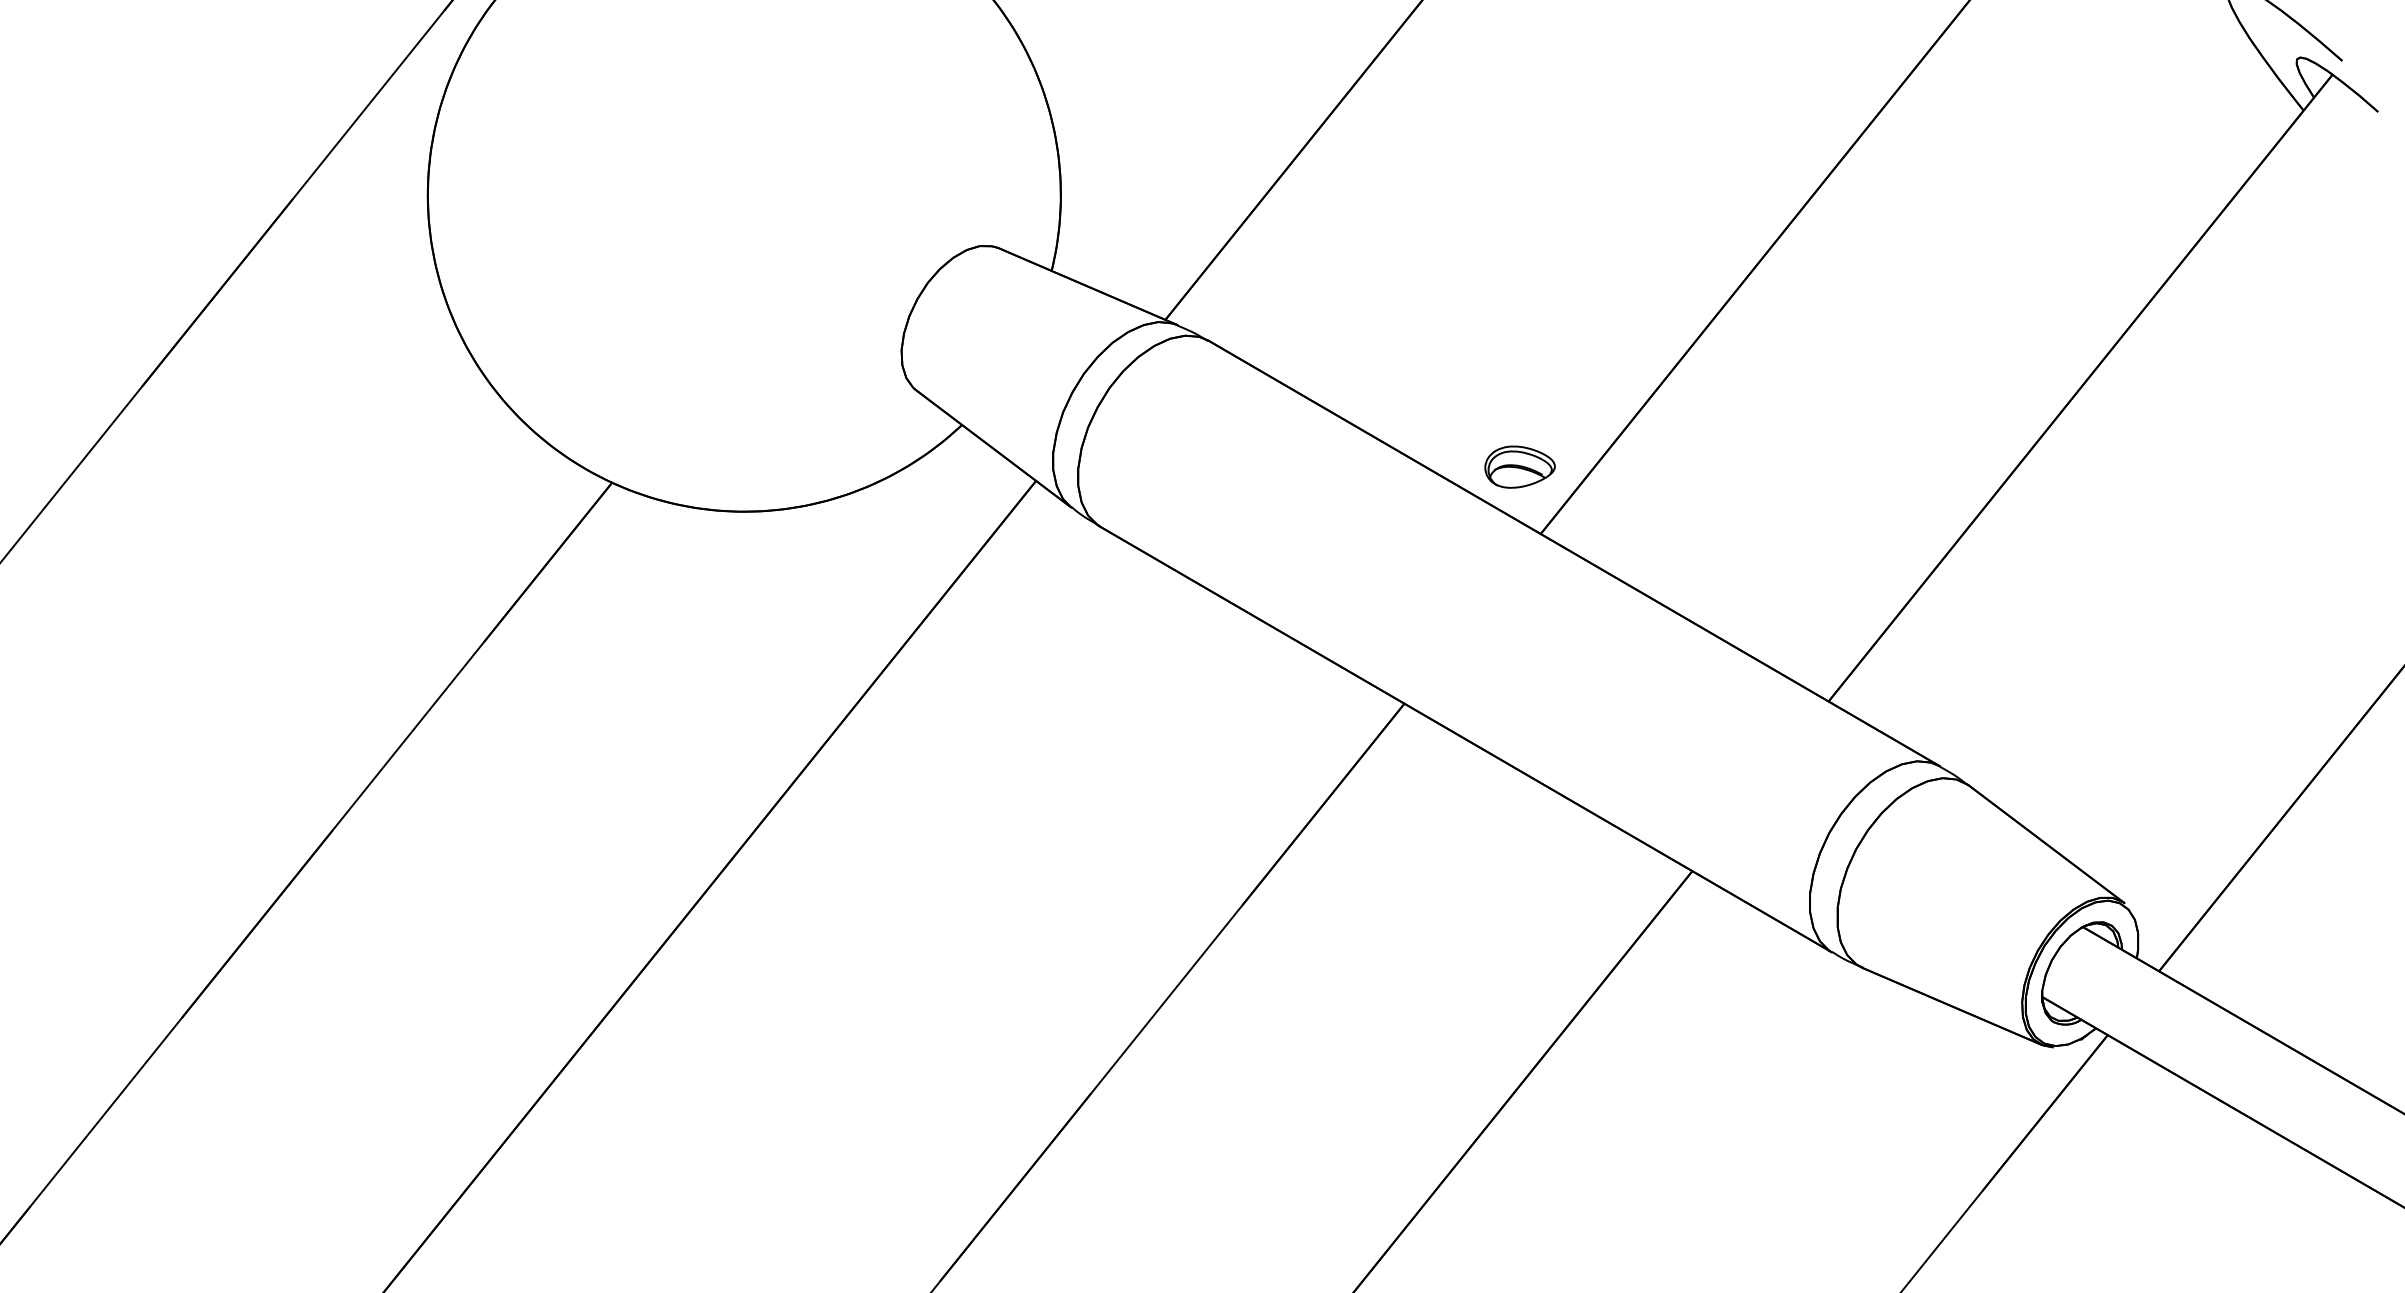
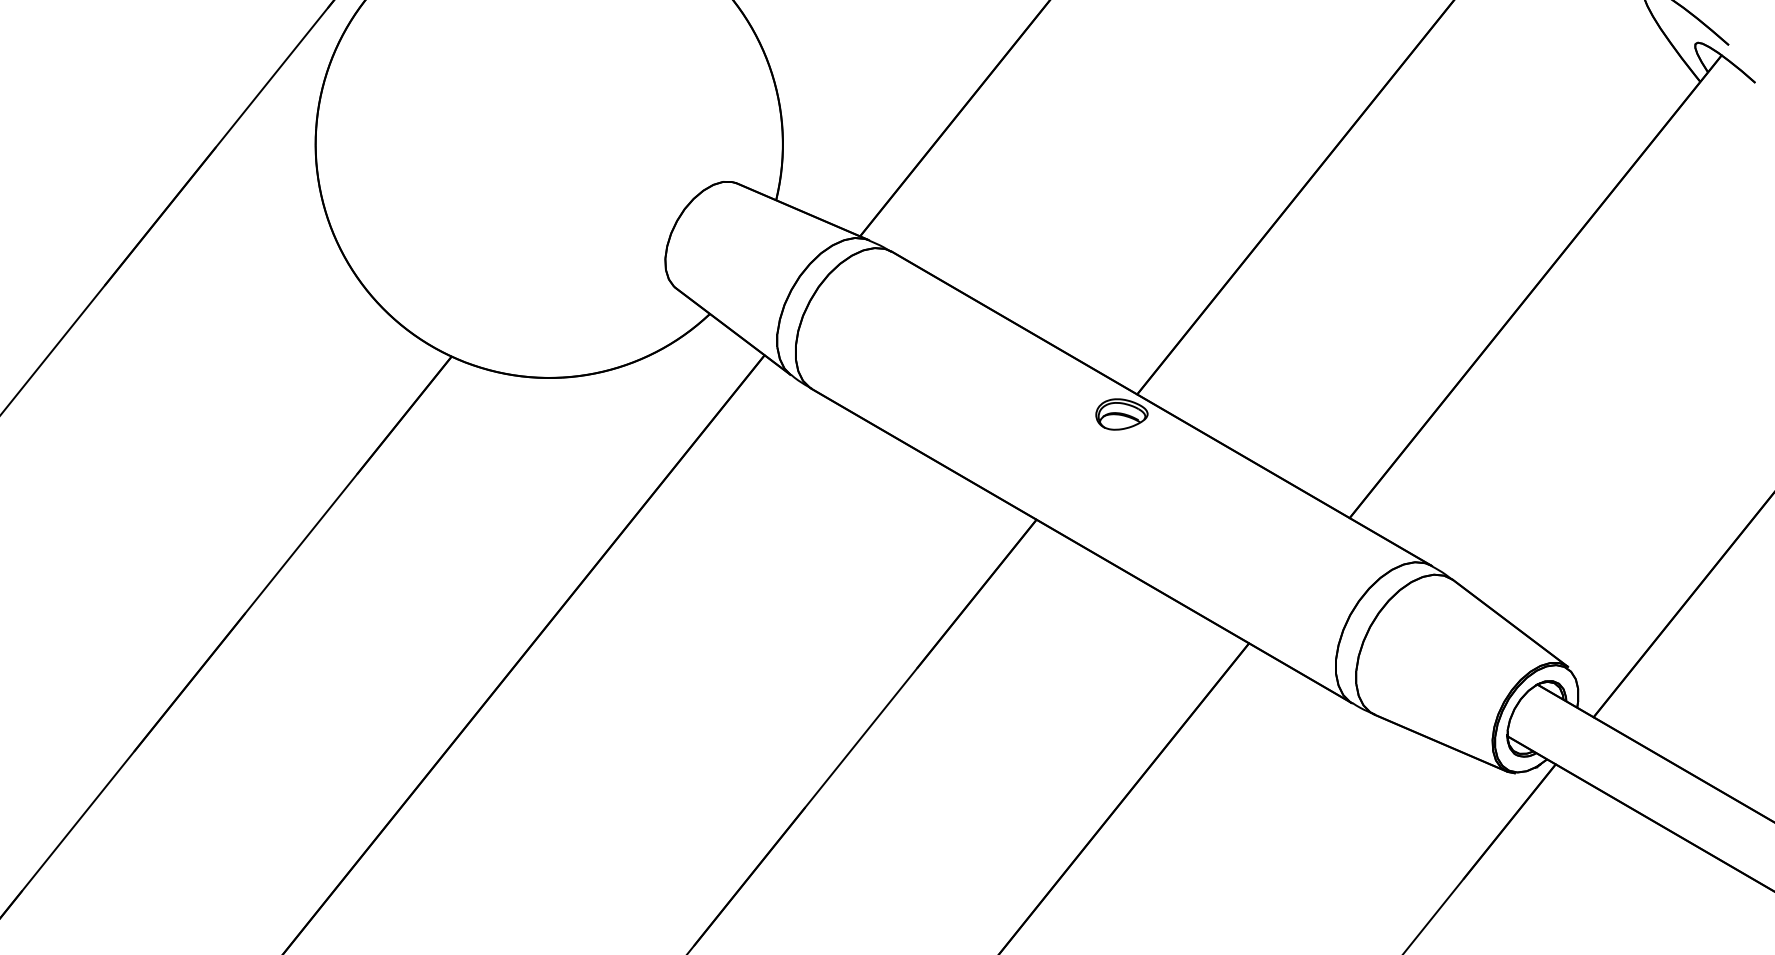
part: (1519, 466) -> (1121, 414), moved

